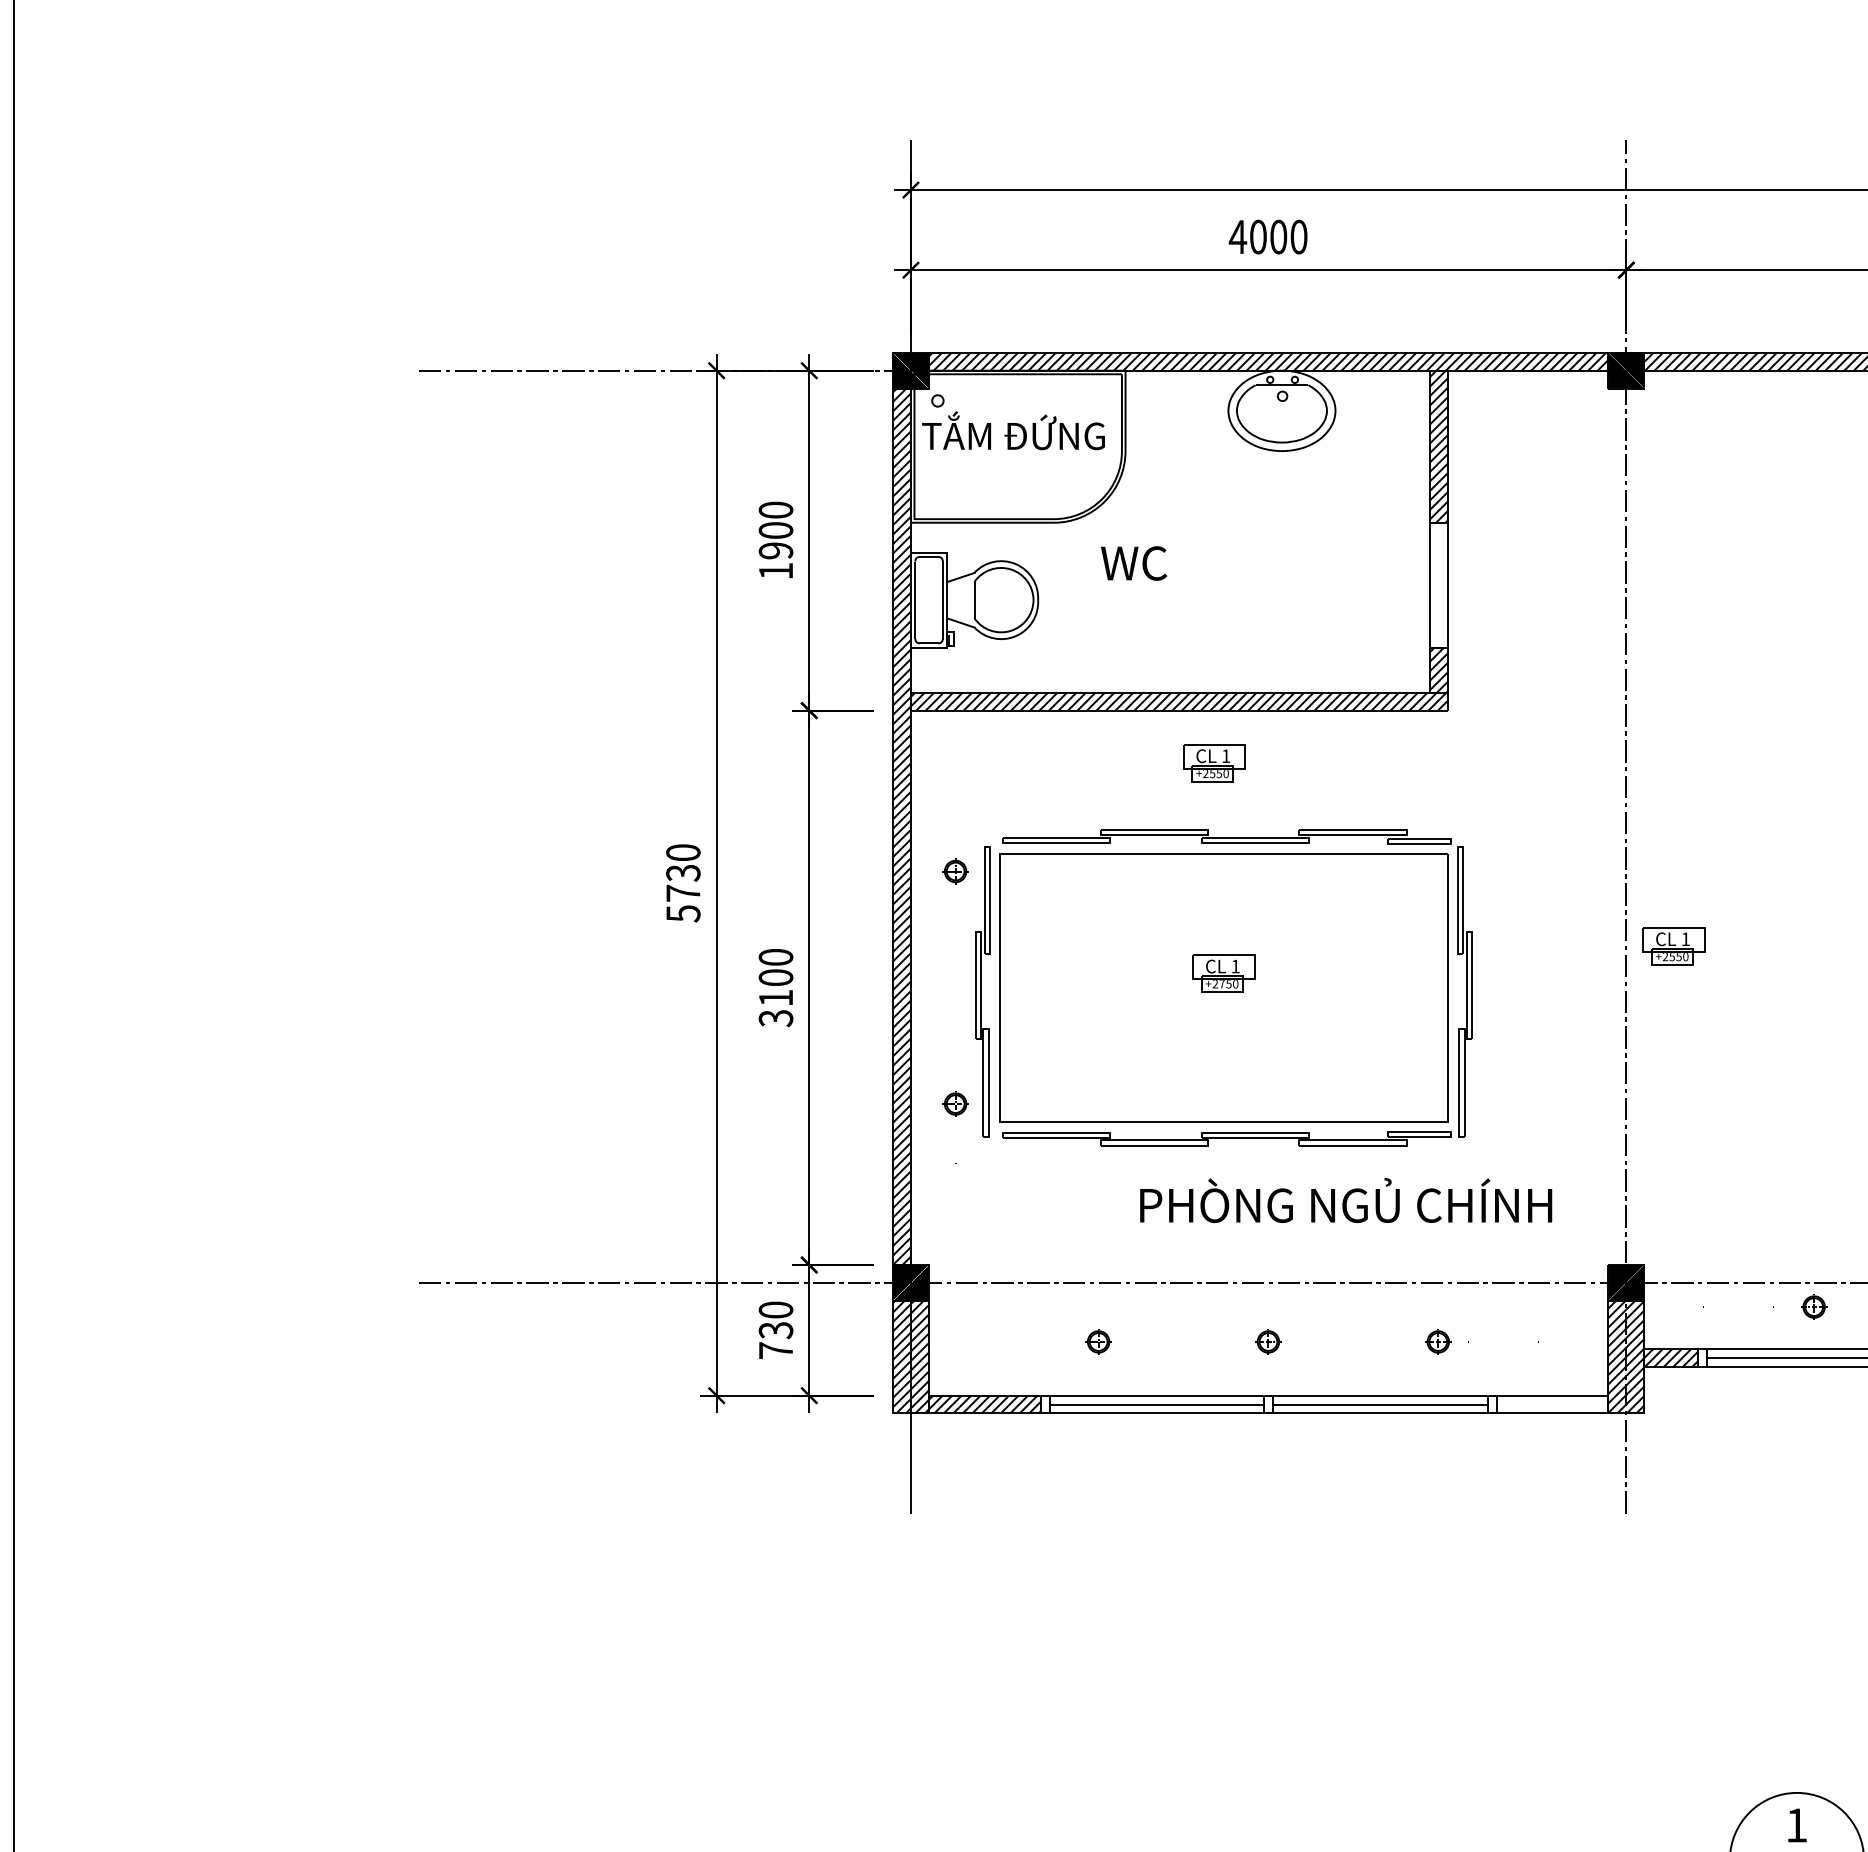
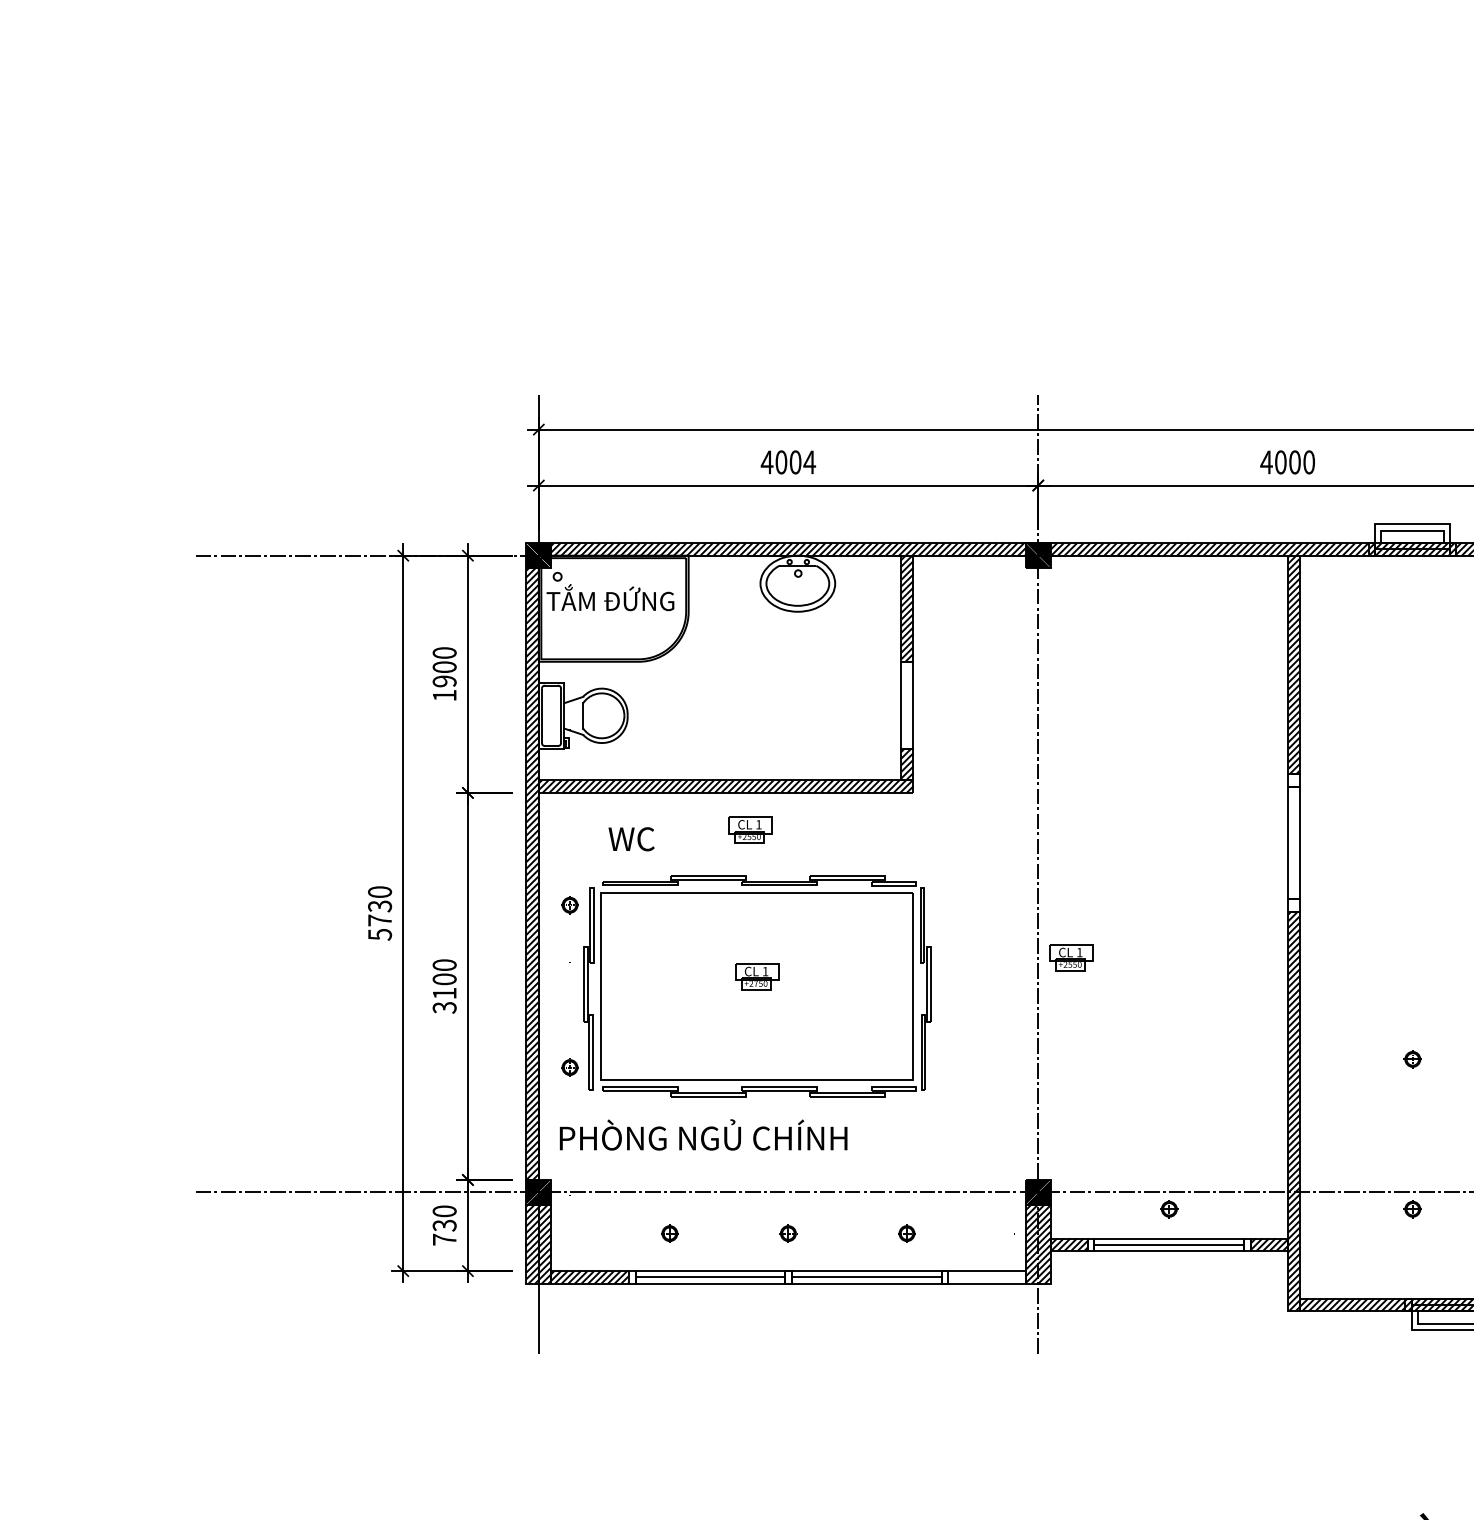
text: (1298, 237) -> (809, 462), 4000 -> 4004
text: (1133, 563) -> (631, 839), moved
text: (1345, 1199) -> (703, 1134), moved

